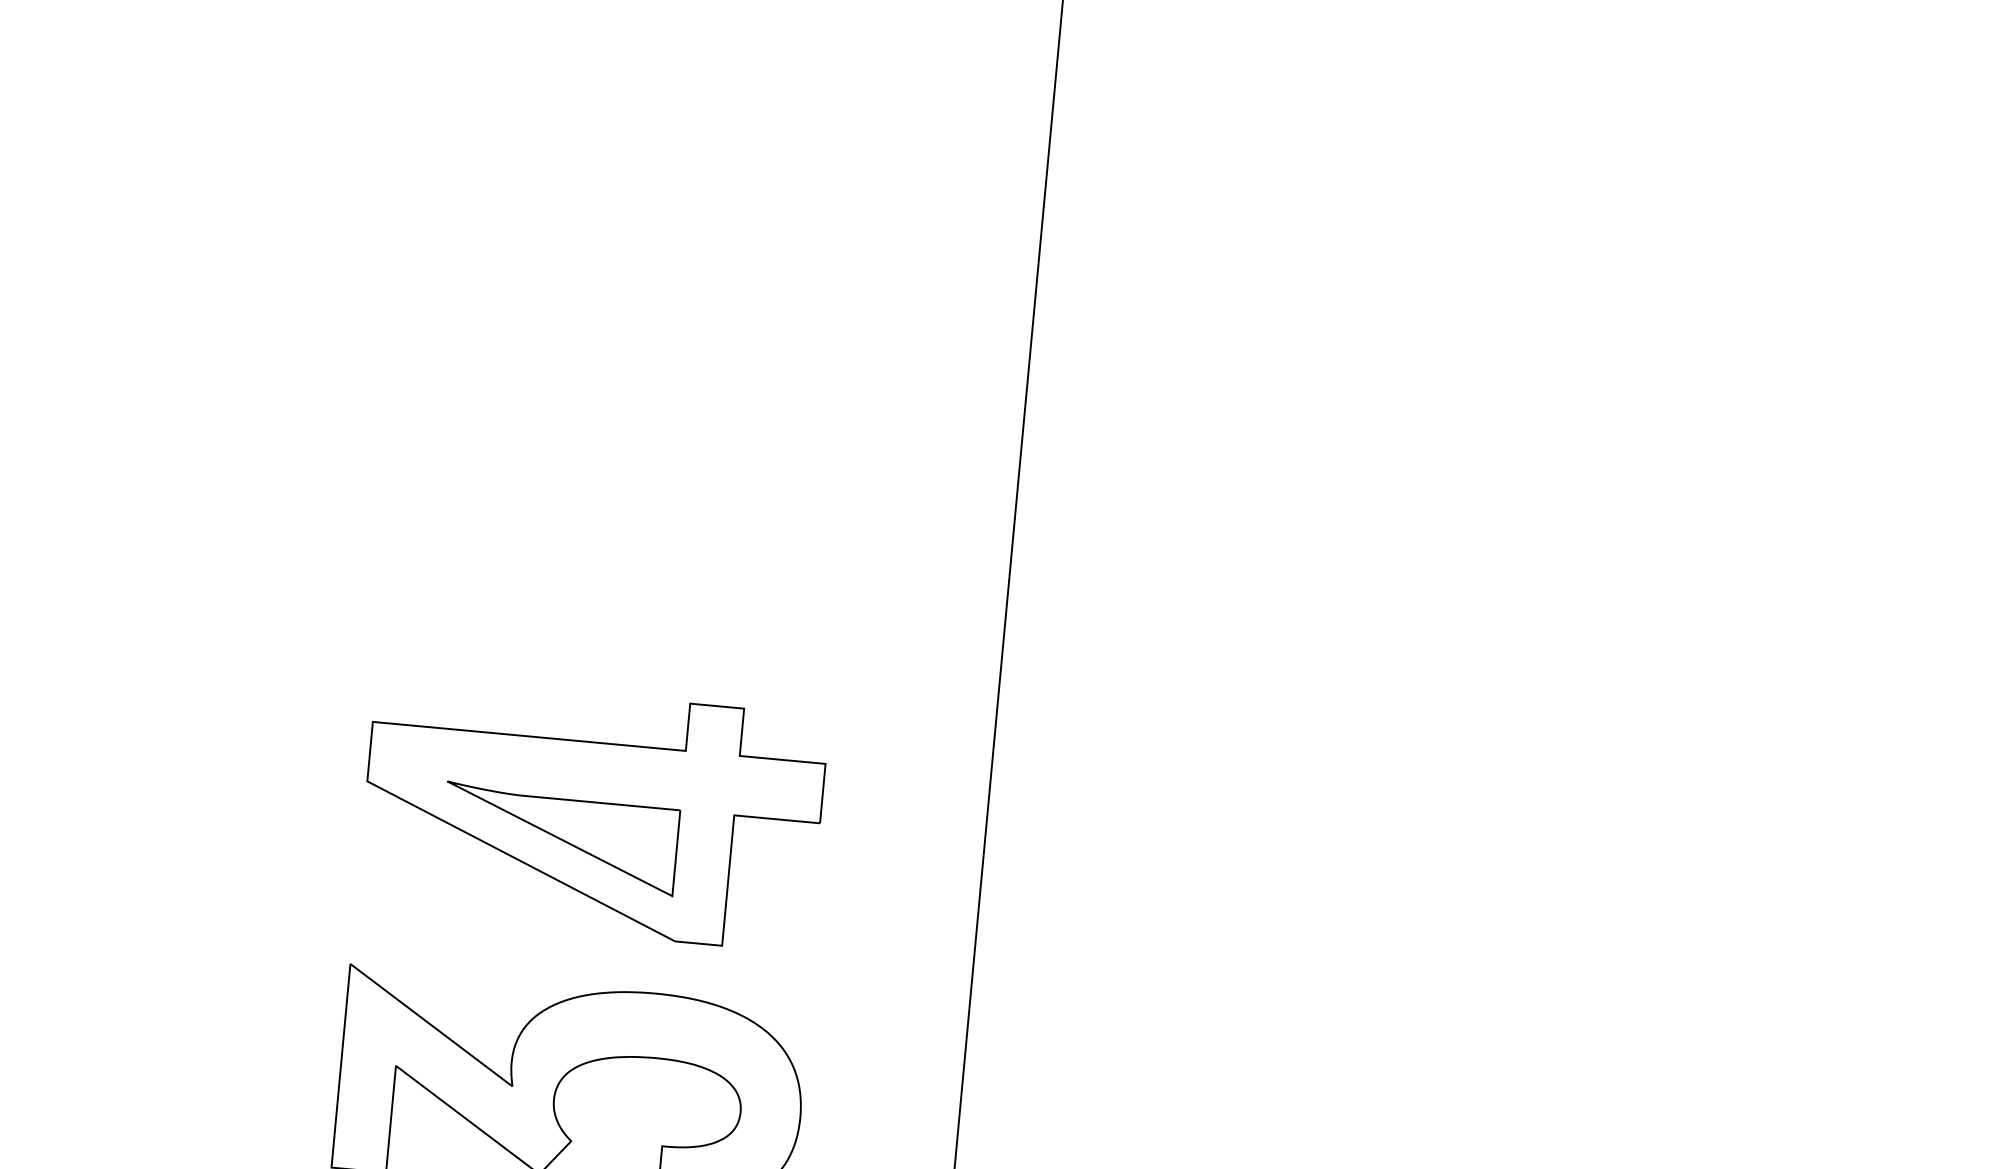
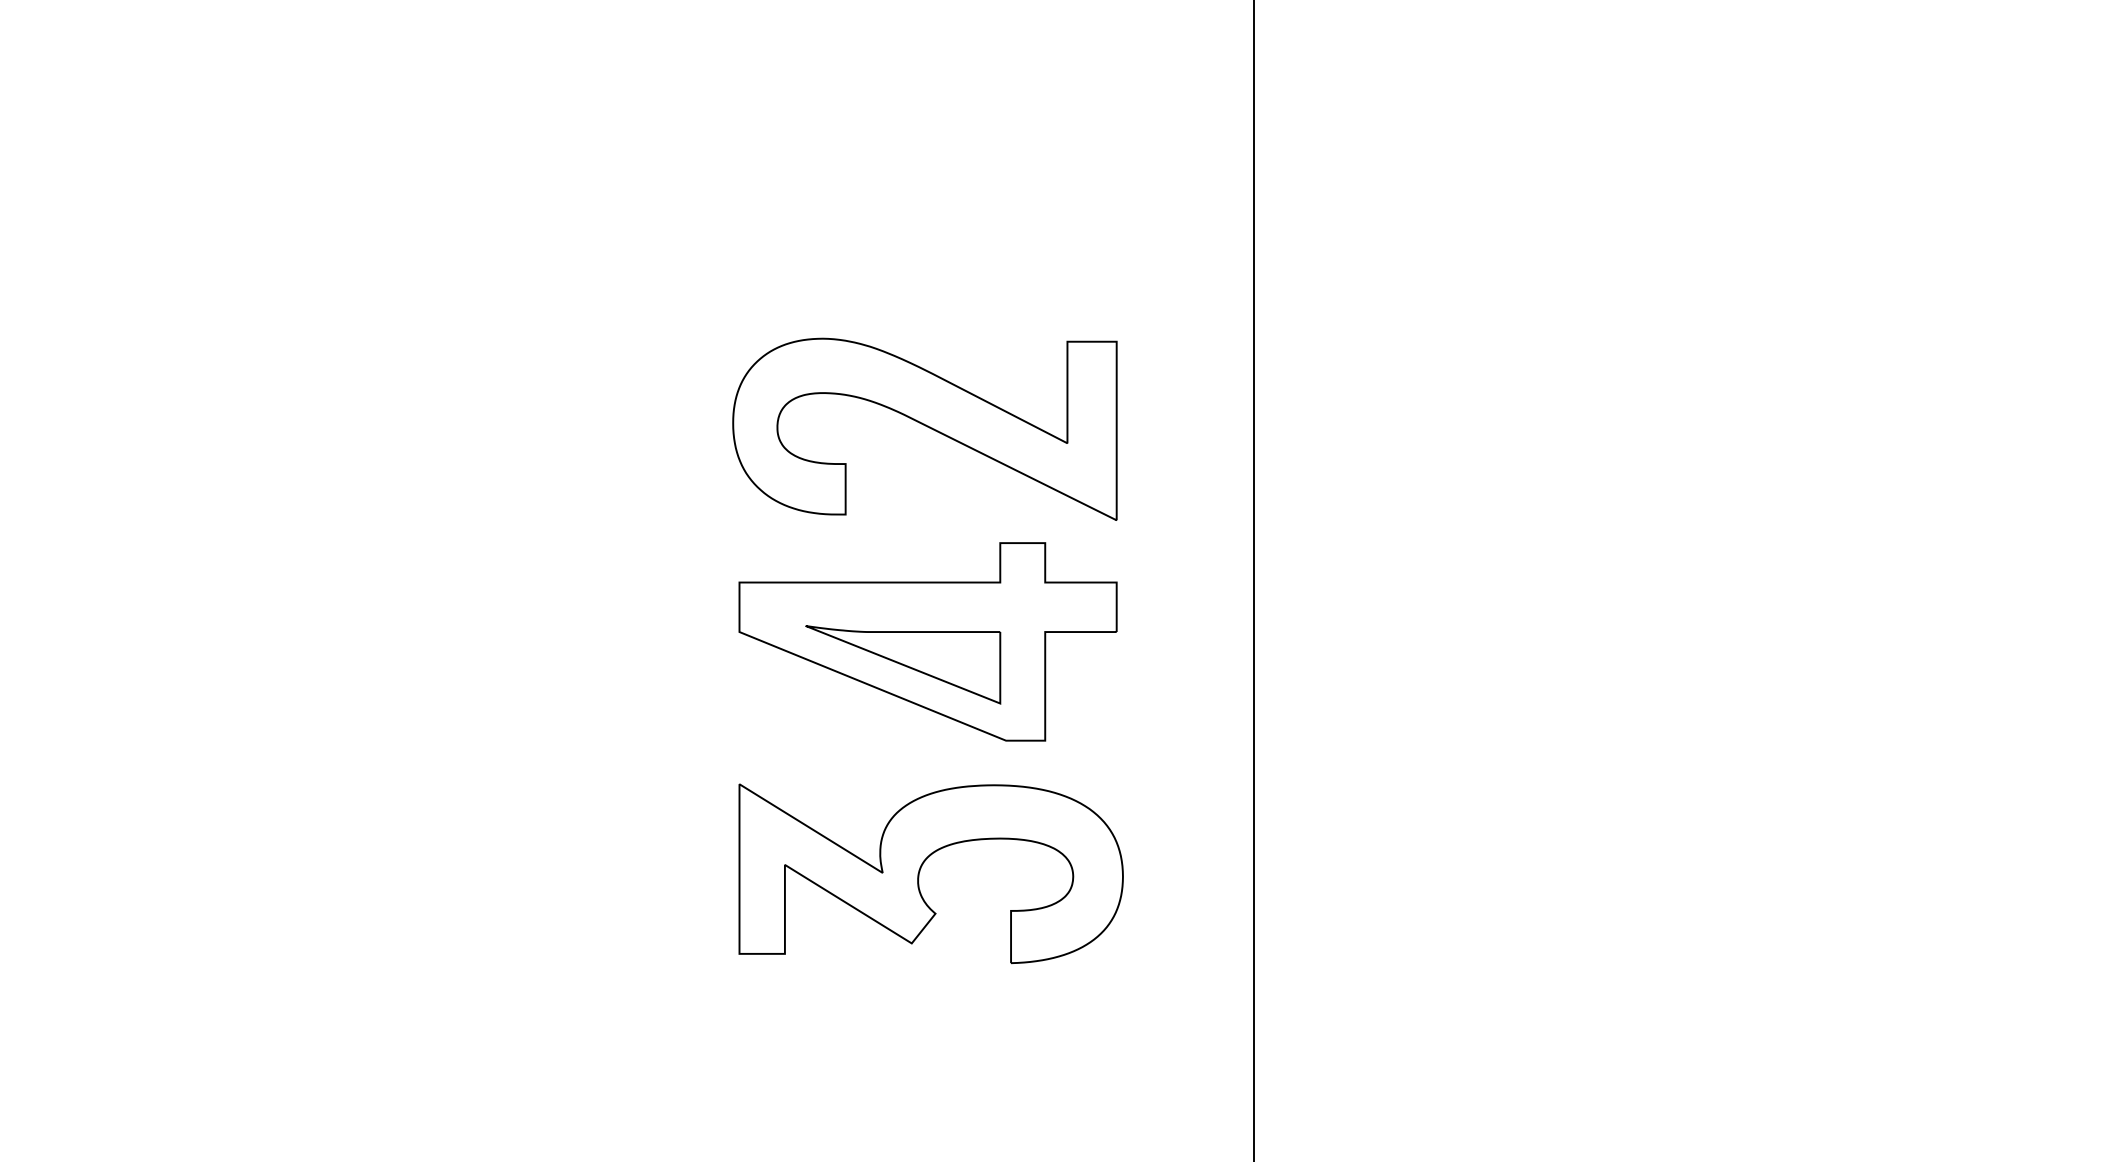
part: (612, 557) -> (924, 428), added

